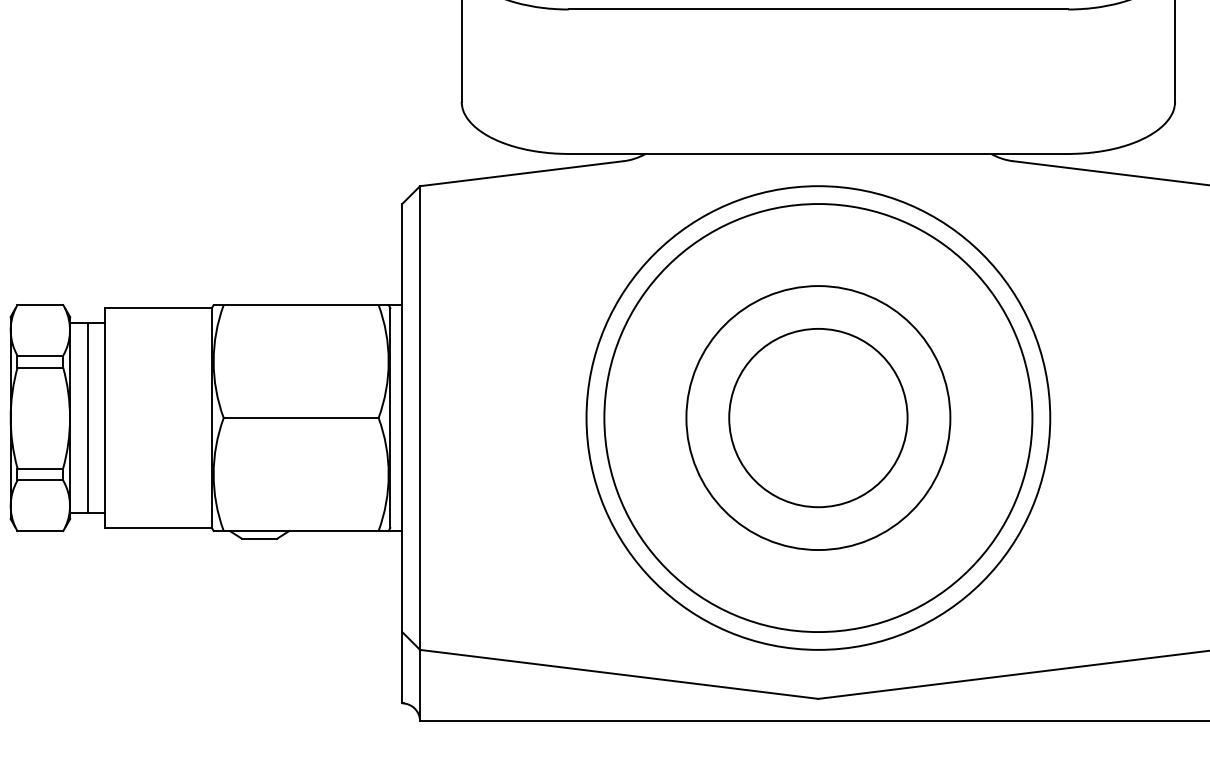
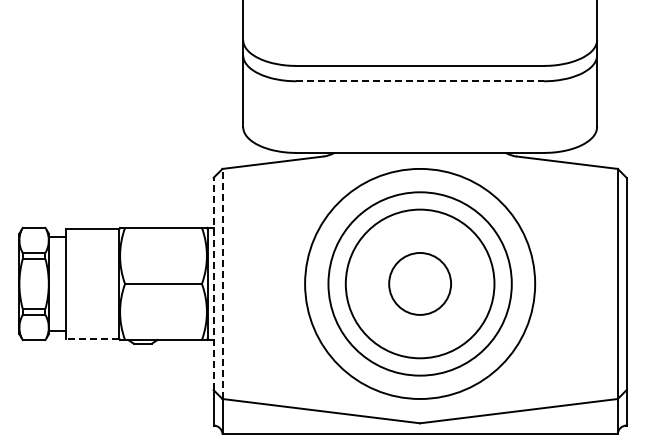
line: (819, 9) -> (420, 81), solid -> dashed
line: (87, 417) -> (57, 283), removed
line: (401, 417) -> (213, 283), solid -> dashed
line: (420, 417) -> (222, 283), solid -> dashed
circle: (817, 417) -> (419, 283), size x0.7
circle: (817, 417) -> (419, 283), size x0.7
circle: (817, 417) -> (419, 283), size x1.4
line: (158, 527) -> (92, 338), solid -> dashed

